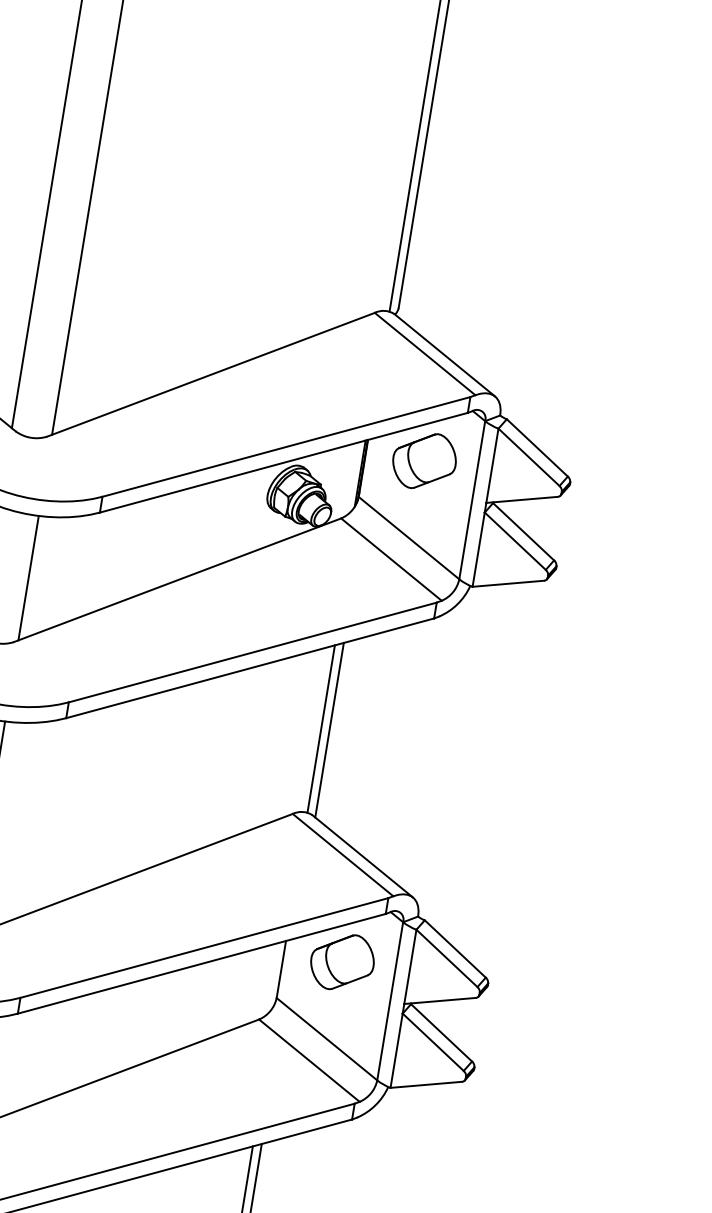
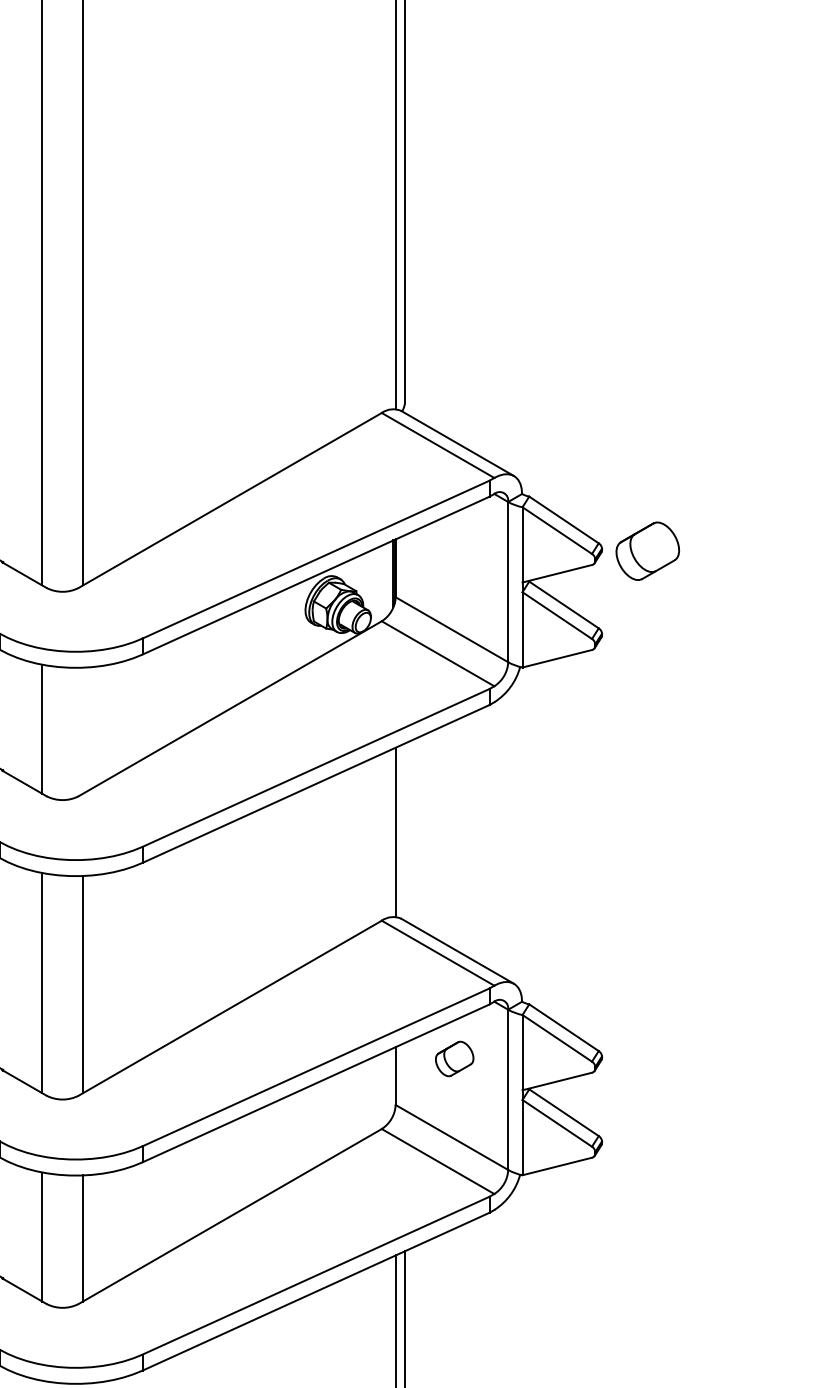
part: (424, 460) -> (647, 550), moved
line: (29, 578) -> (83, 730), removed
line: (329, 729) -> (404, 831), removed
part: (342, 961) -> (454, 1058), size x0.6

